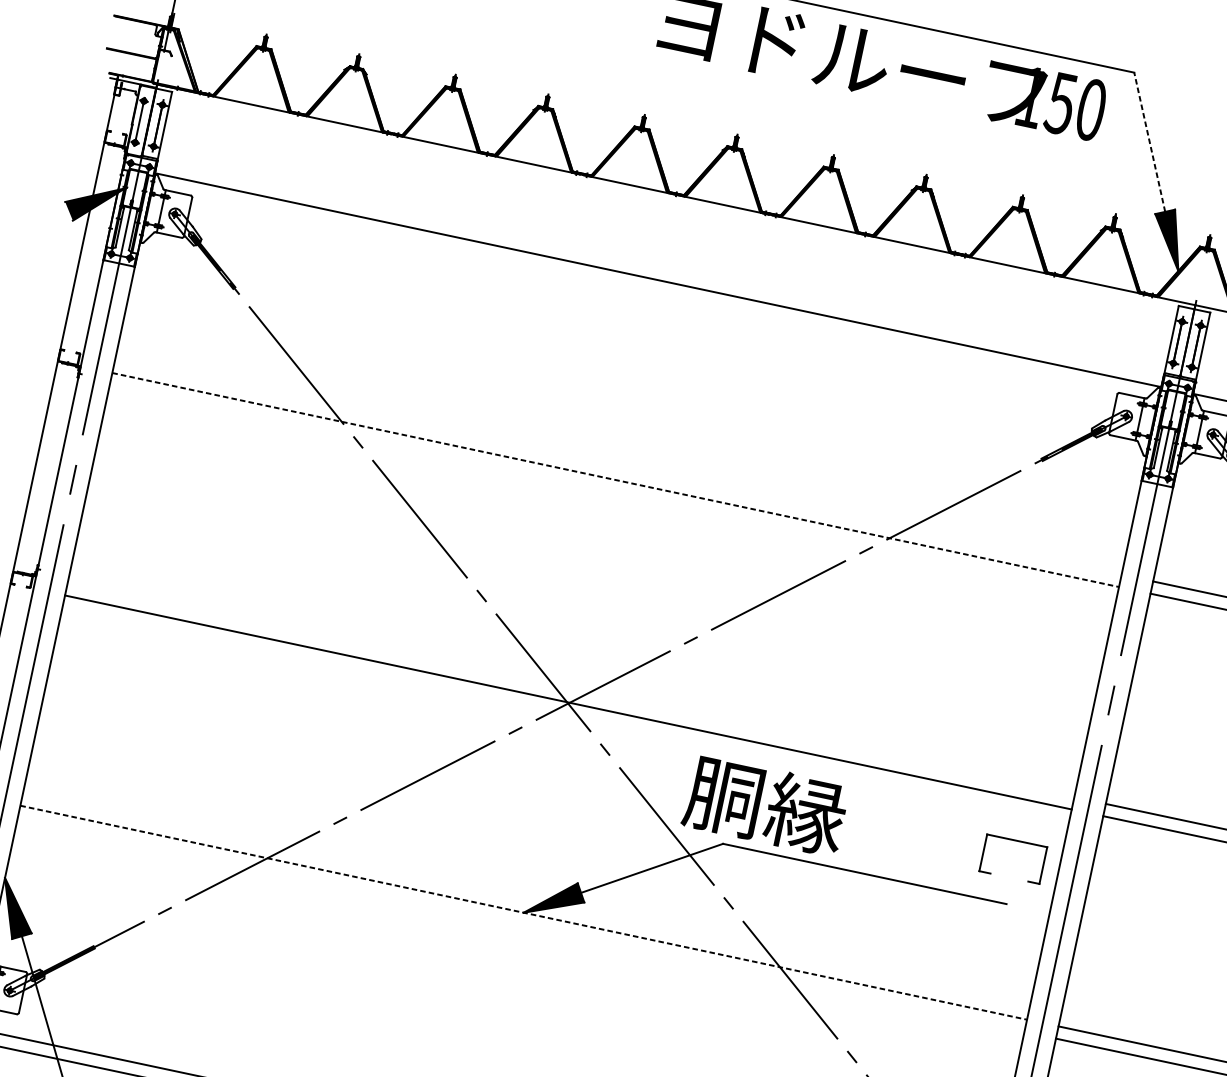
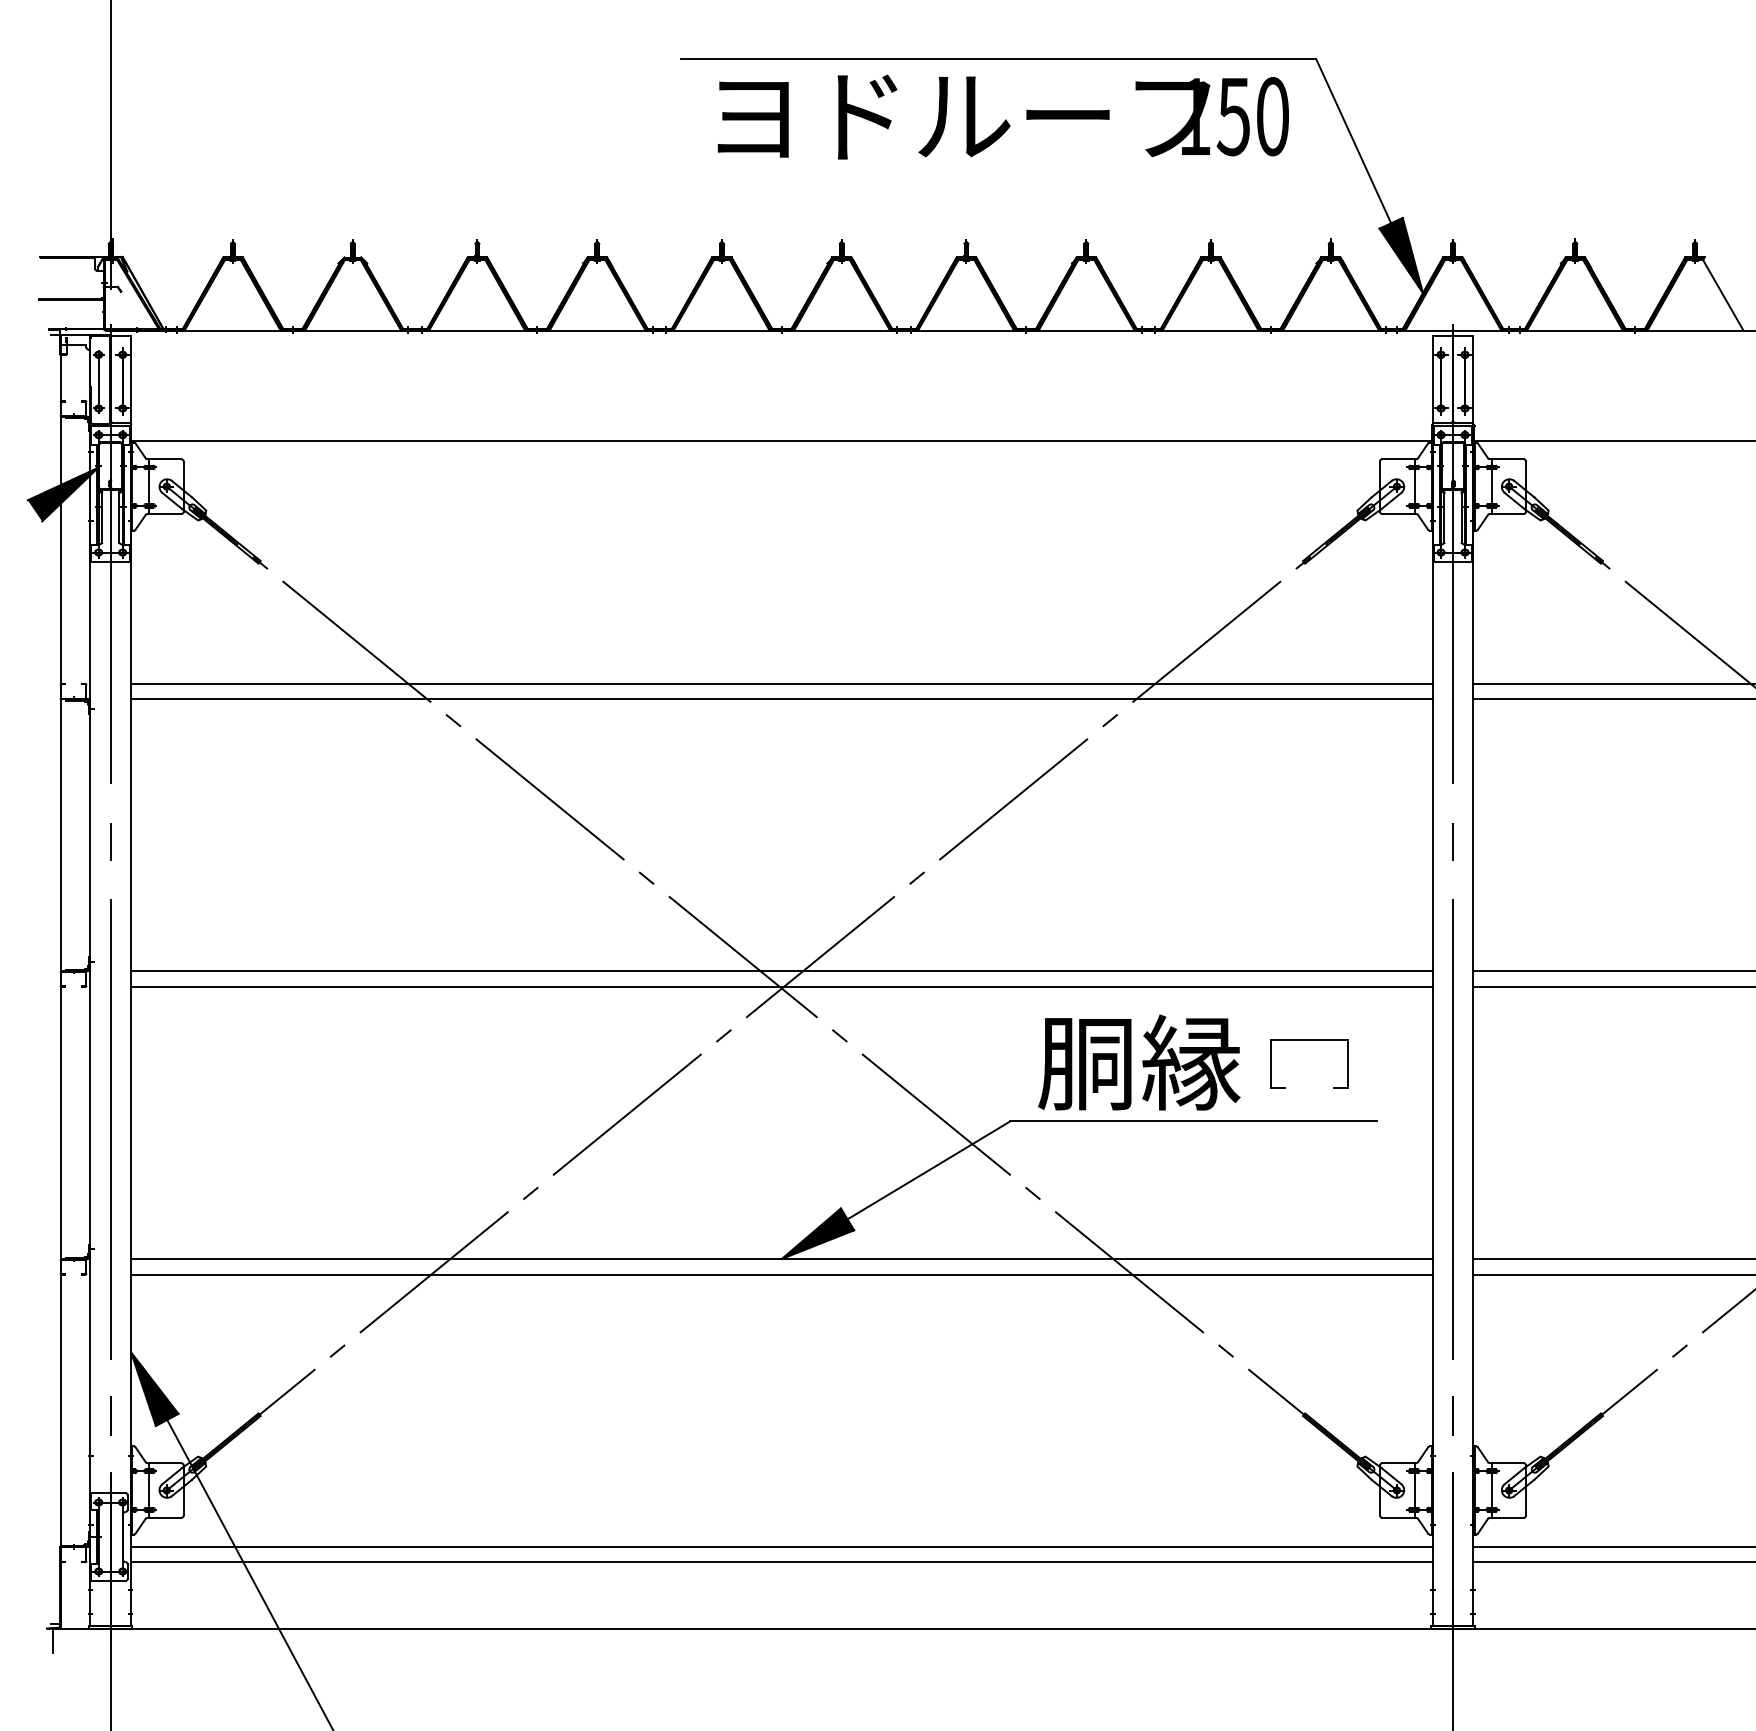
line: (1149, 141) -> (1353, 140), dashed -> solid
line: (618, 467) -> (781, 683), added
line: (615, 479) -> (781, 699), dashed -> solid
line: (570, 690) -> (781, 971), added
text: (766, 805) -> (1139, 1062), moved
part: (1017, 841) -> (1309, 1040), moved
line: (523, 912) -> (781, 1258), dashed -> solid
line: (520, 924) -> (781, 1274), added

